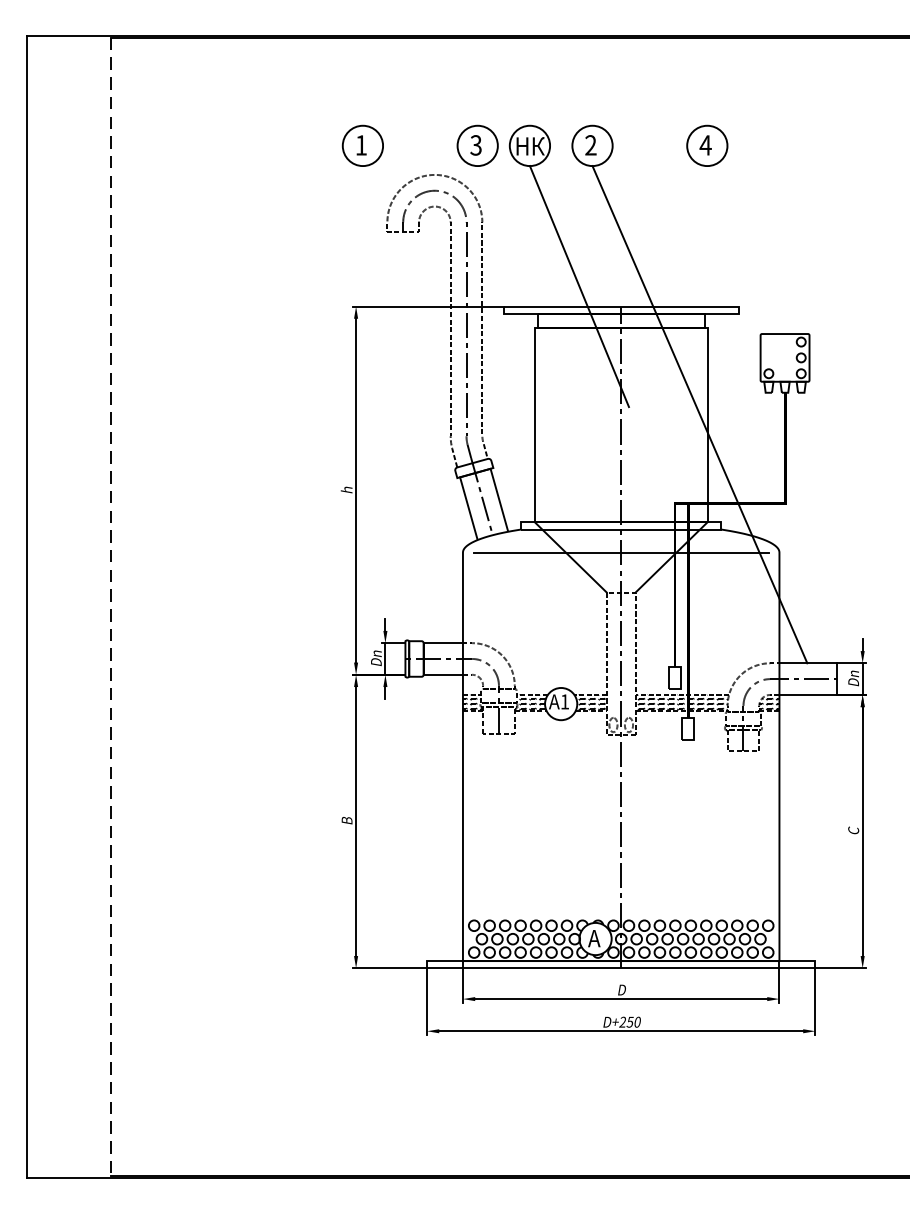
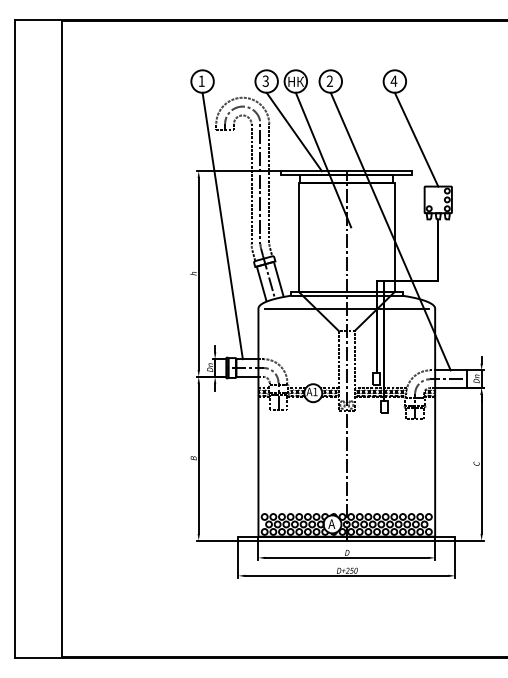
line: (525, 235) -> (293, 131), added
line: (746, 249) -> (416, 139), added
line: (398, 403) -> (222, 225), added
line: (110, 607) -> (61, 339), dashed -> solid

